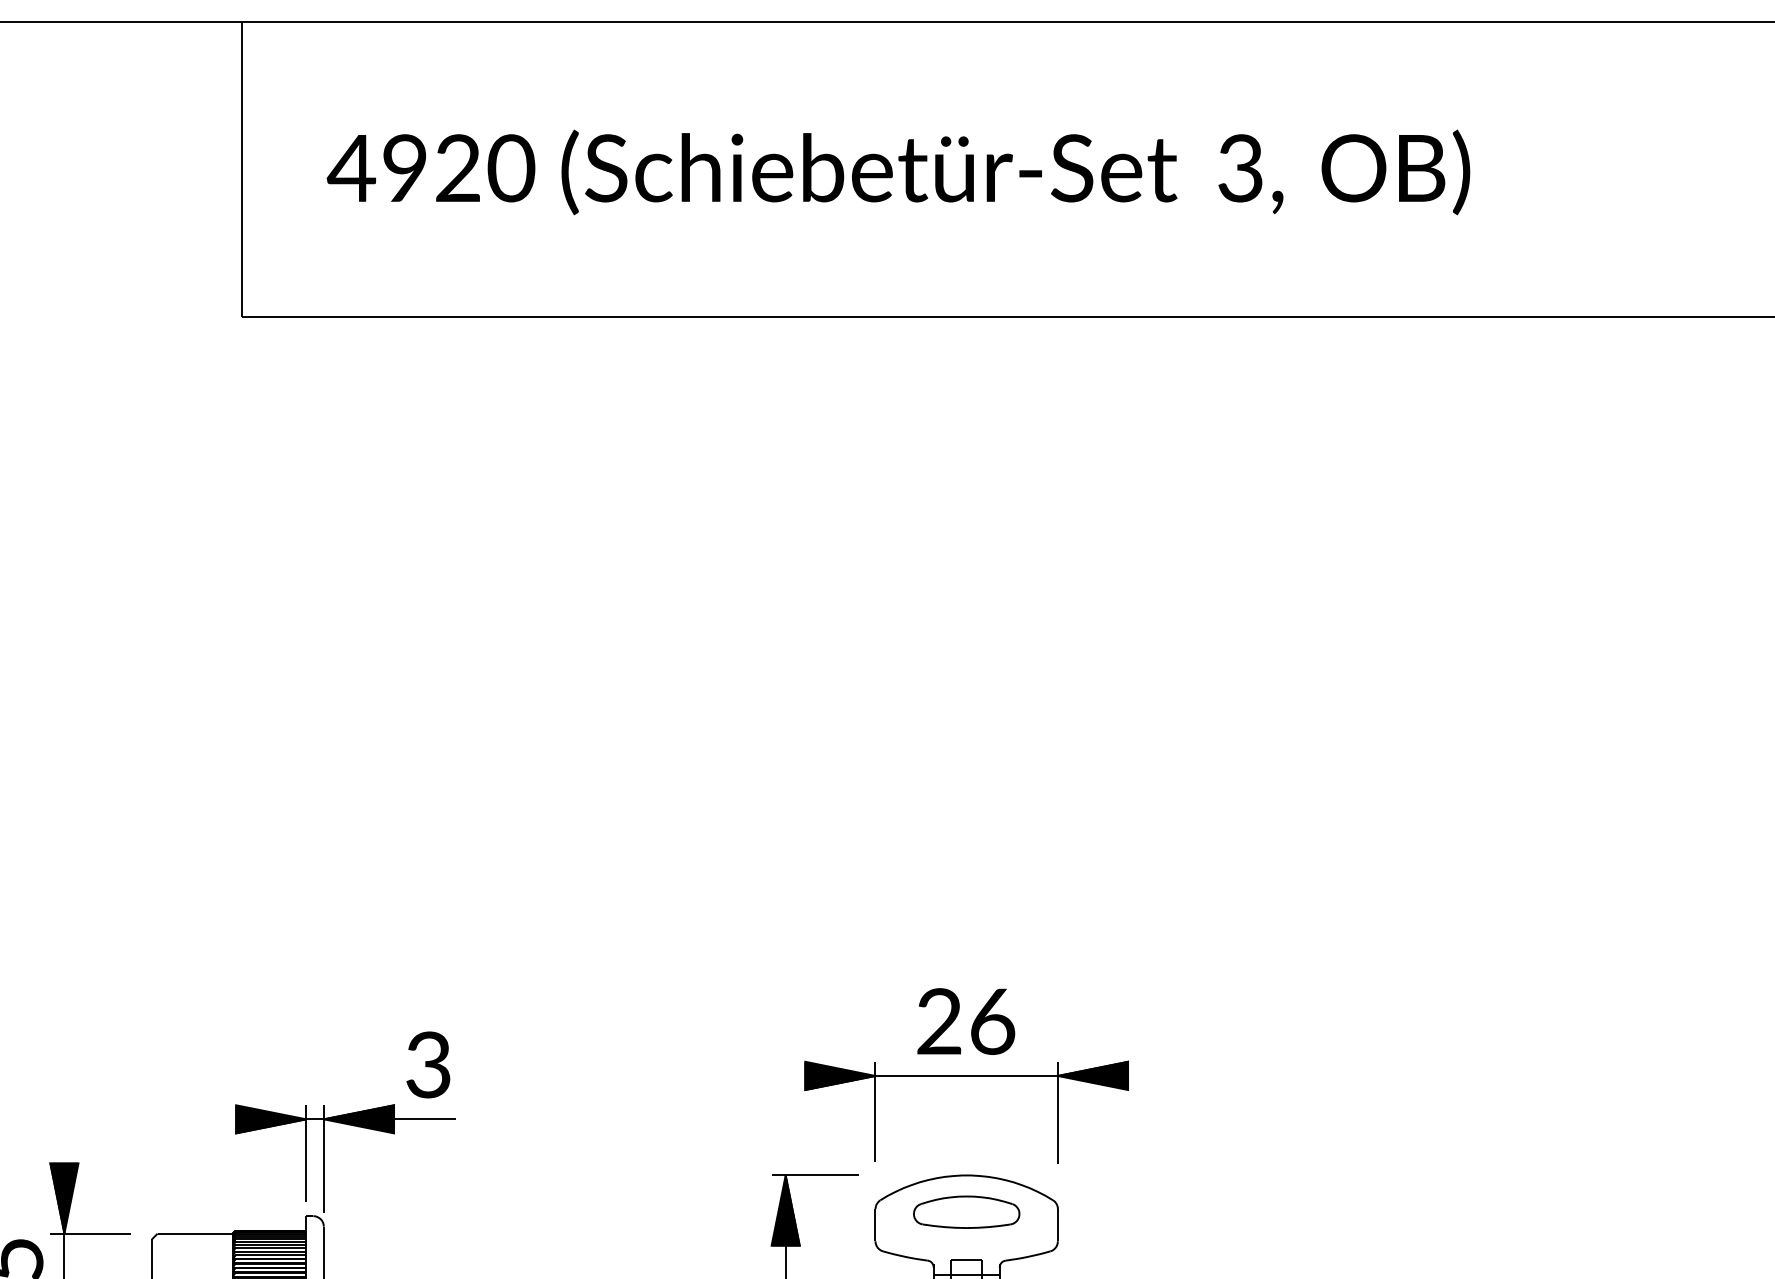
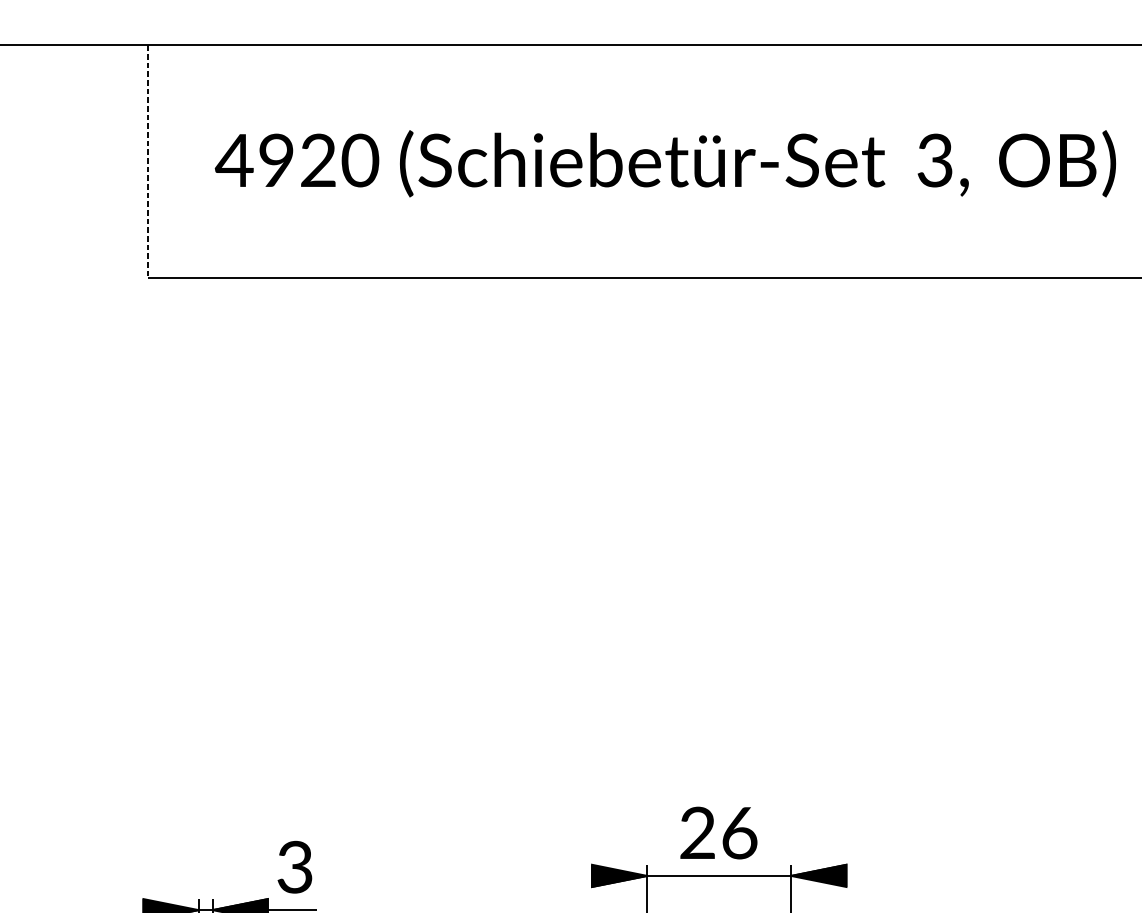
line: (241, 170) -> (147, 162), solid -> dashed

